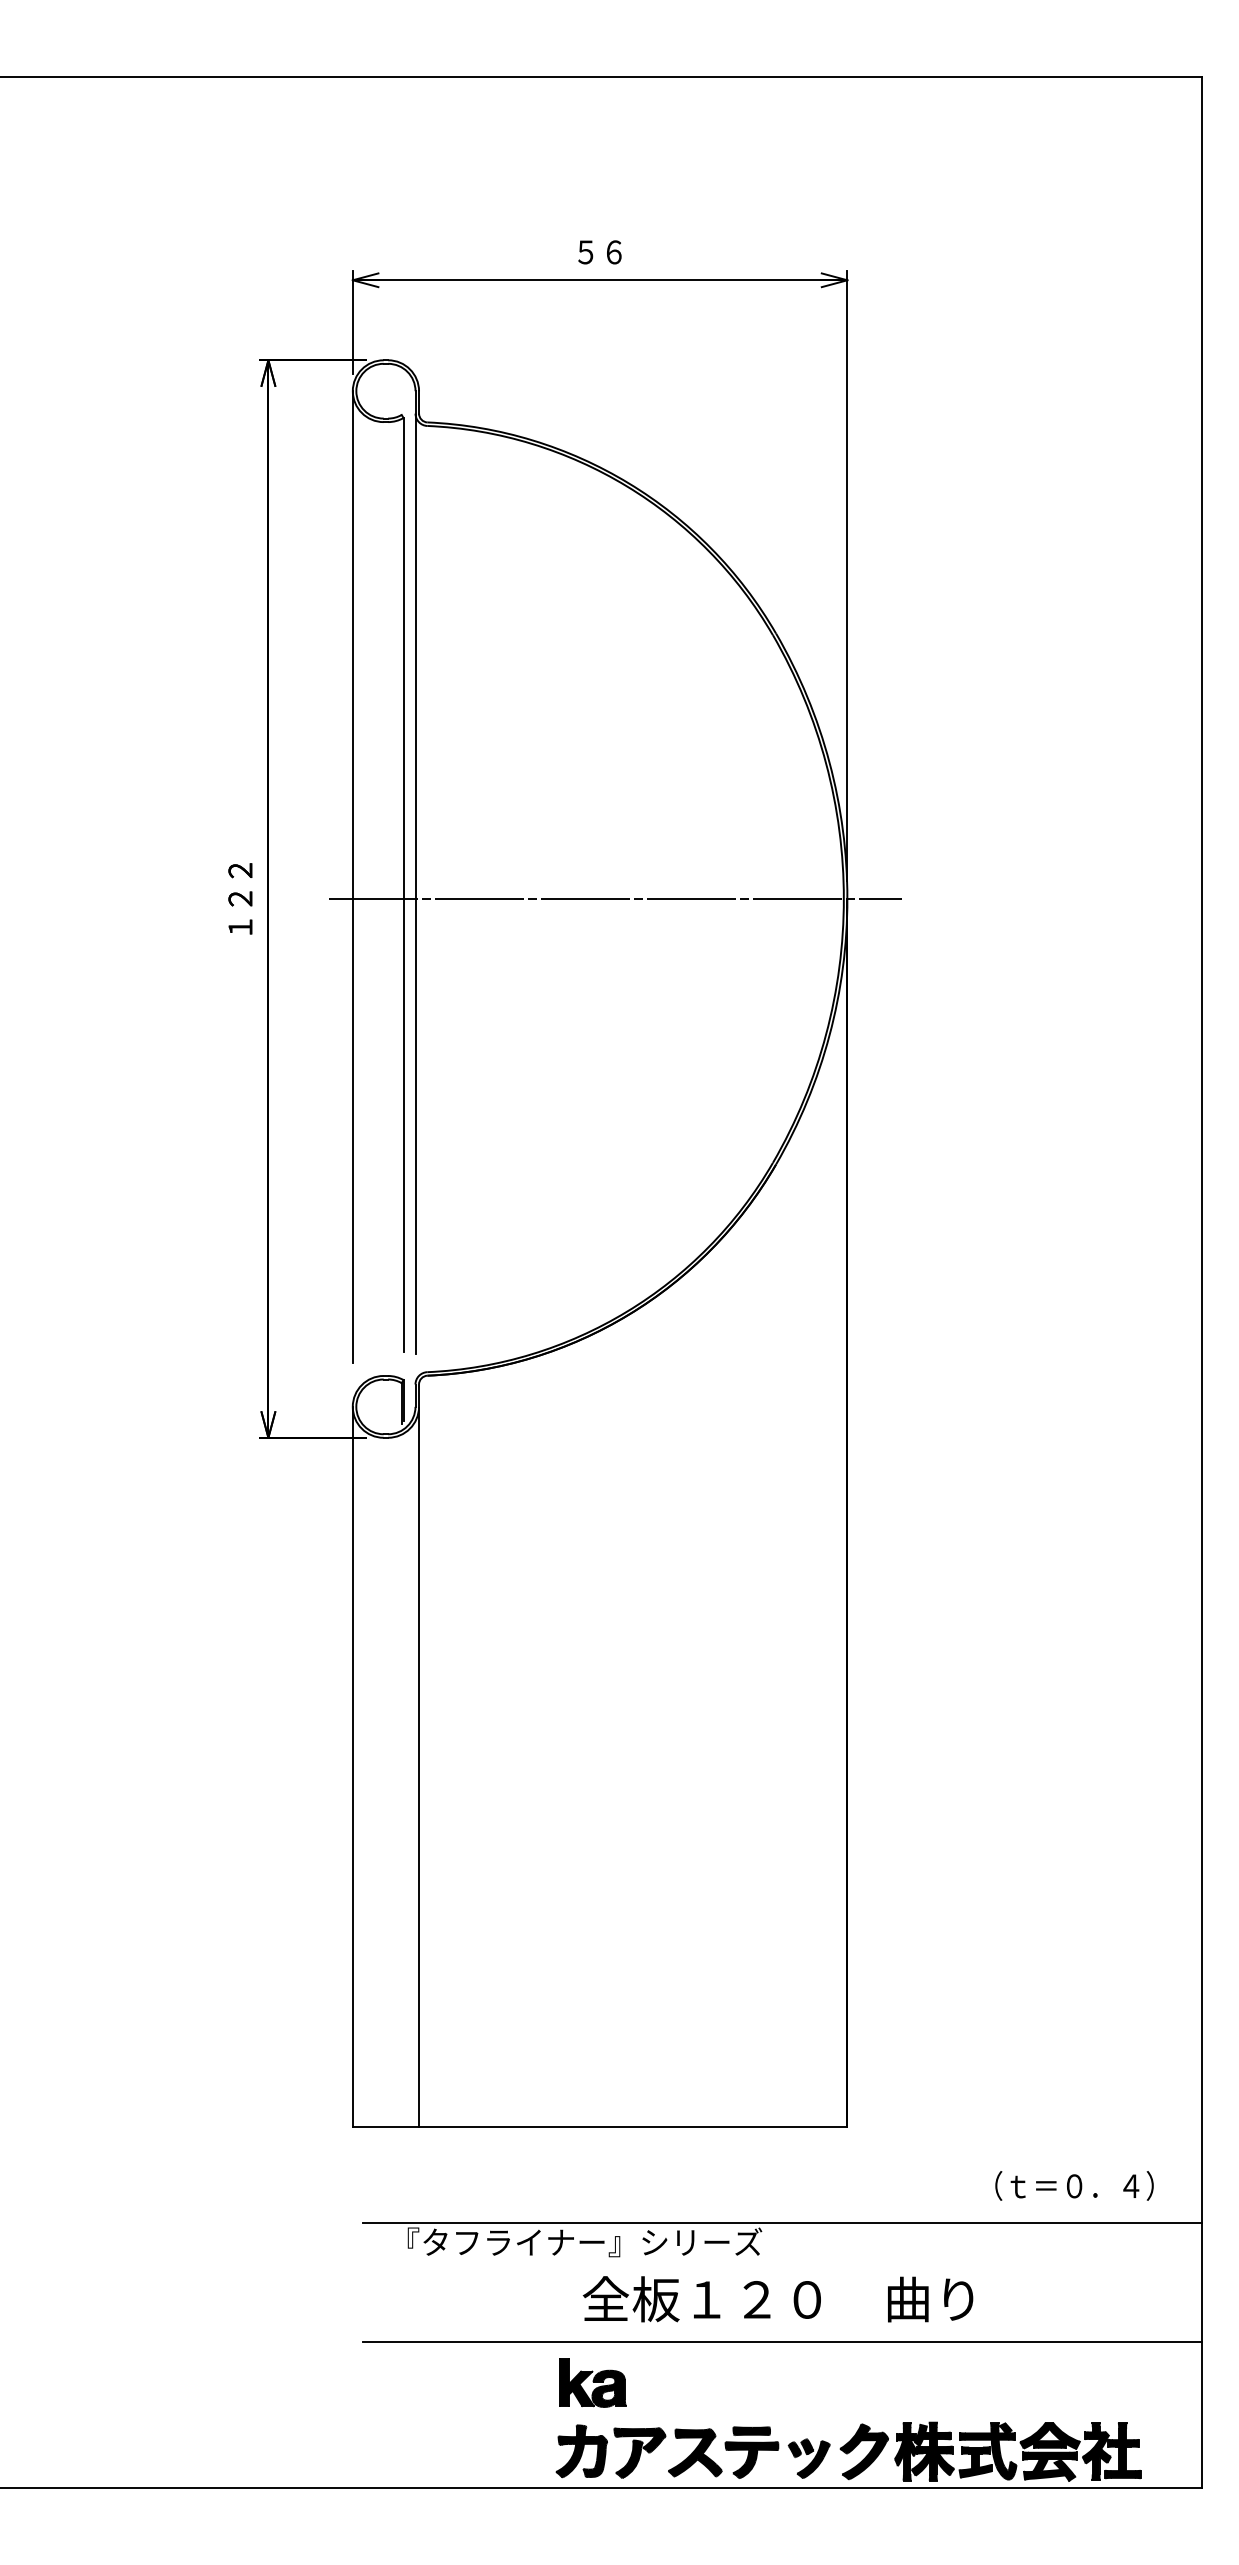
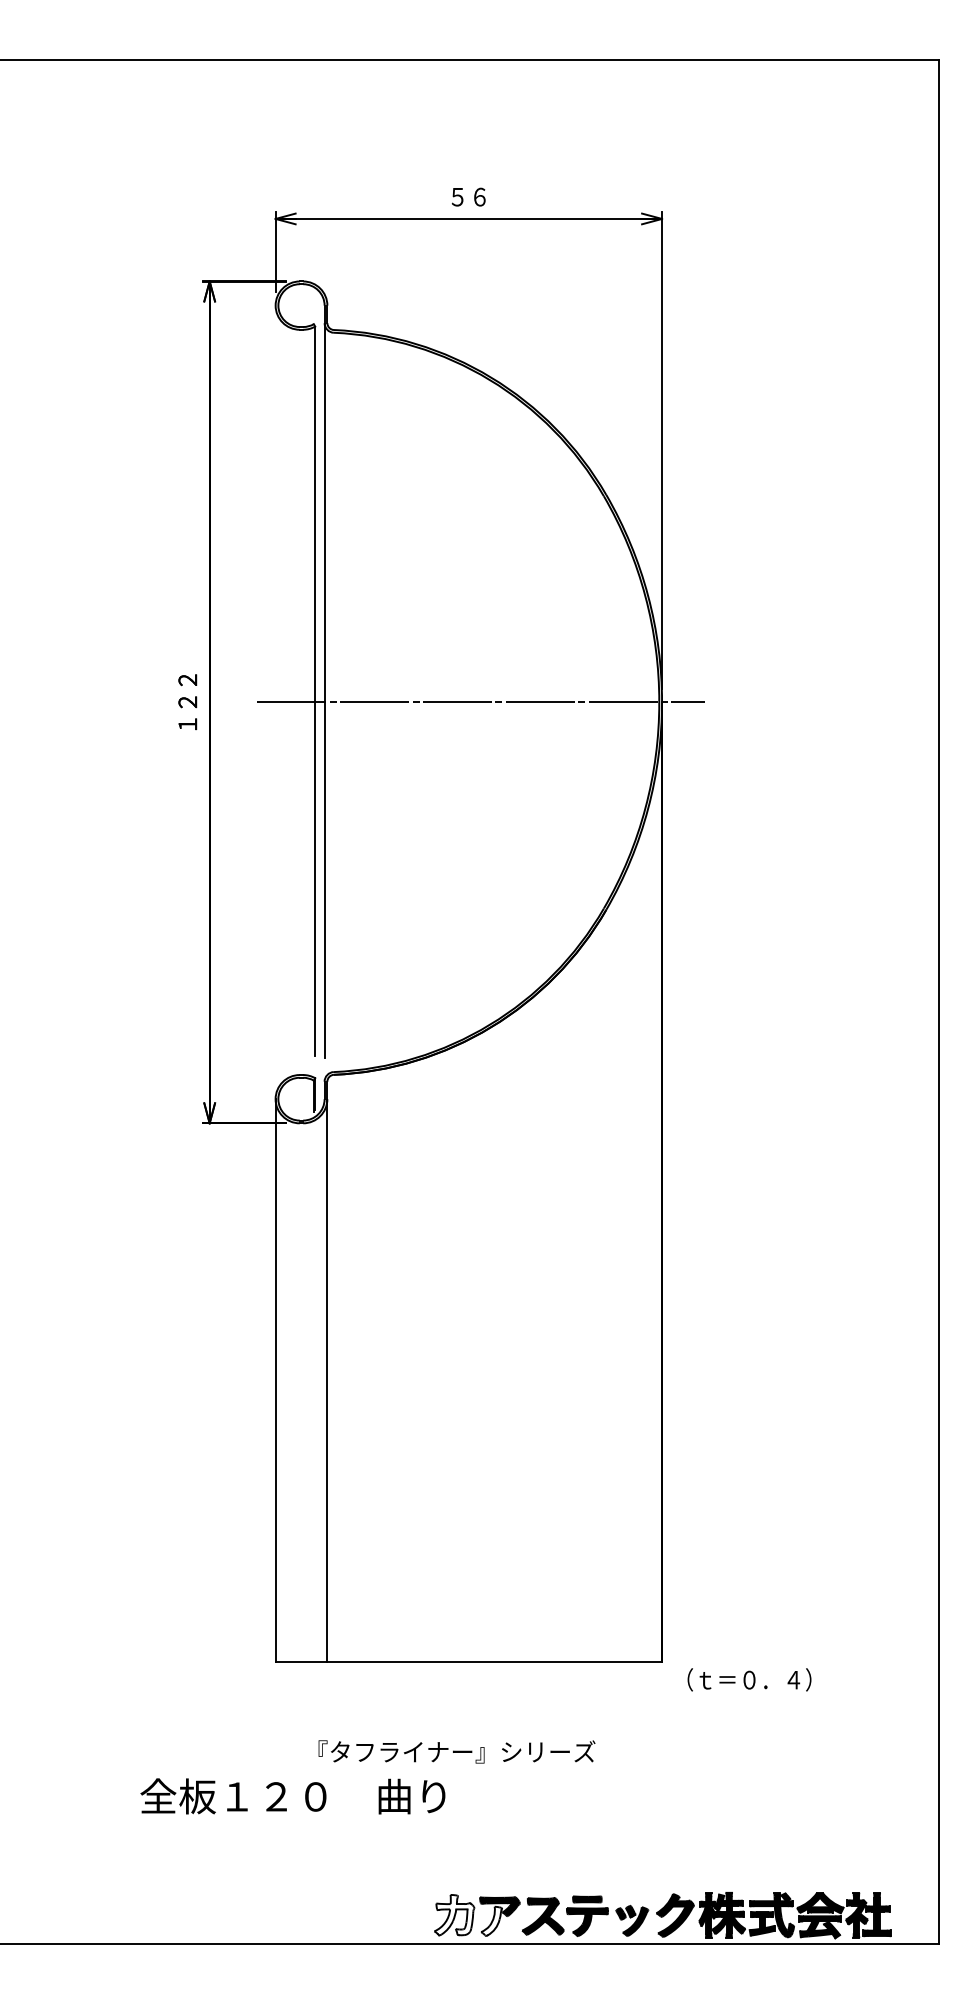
line: (352, 876) -> (275, 684), removed
text: (1074, 2185) -> (749, 1679), moved
line: (781, 2222) -> (610, 1736), removed
text: (777, 2299) -> (292, 1796), moved
line: (781, 2342) -> (610, 1830), removed
part: (591, 2382) -> (462, 1861), removed
fill: (581, 2450) -> (454, 1914), removed
fill: (629, 2458) -> (491, 1920), removed

